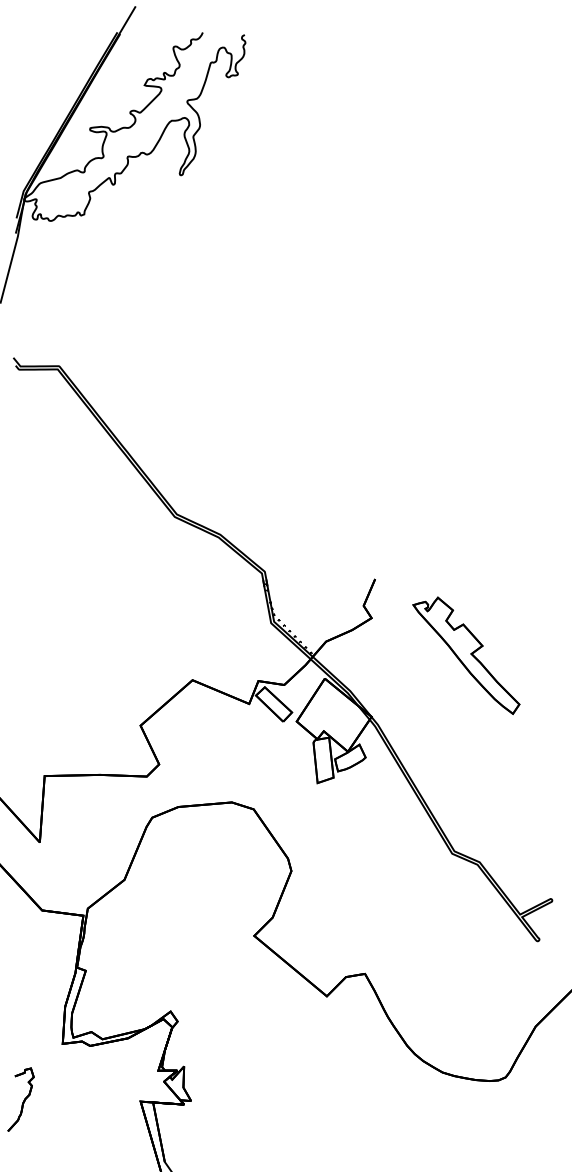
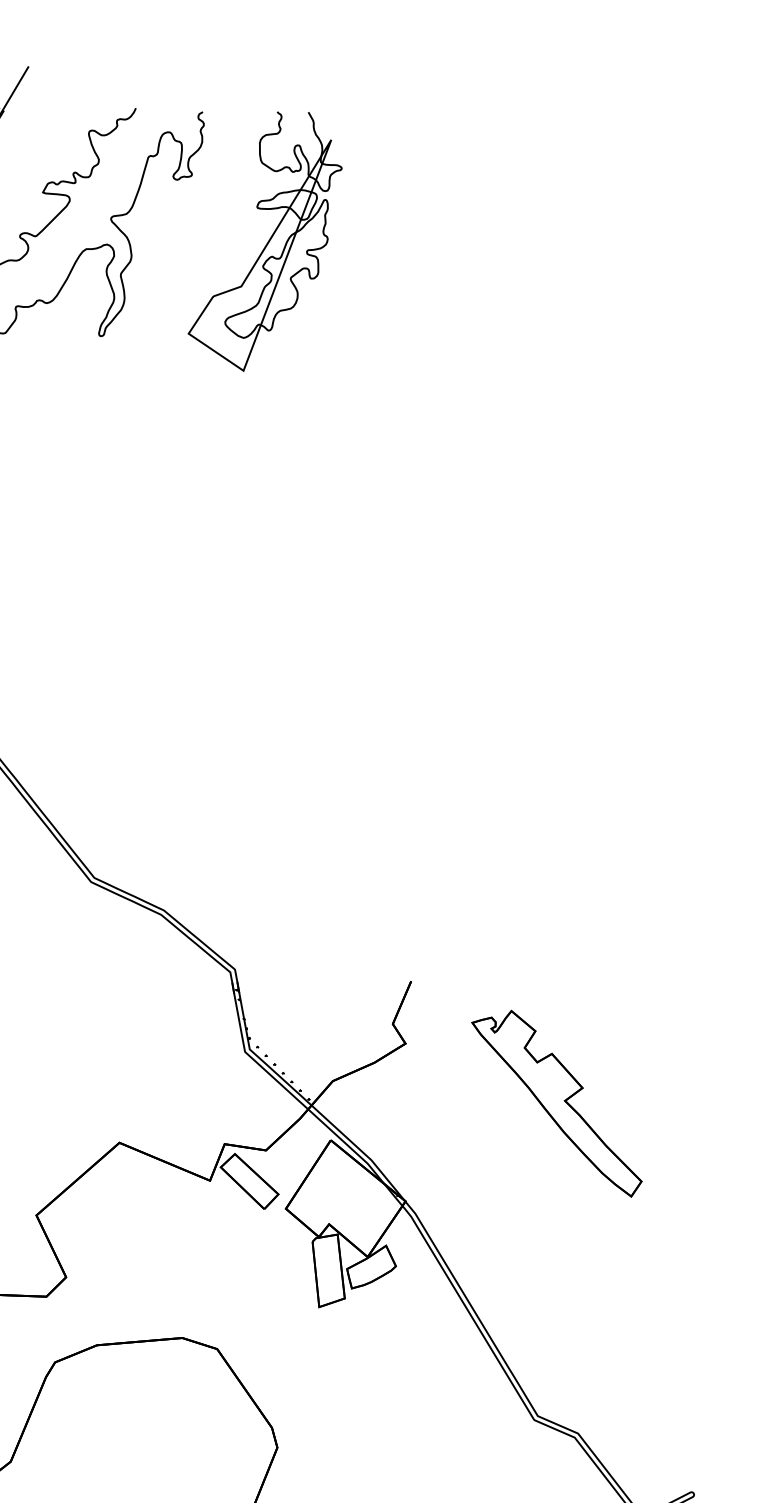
part: (283, 116) -> (264, 242), added

